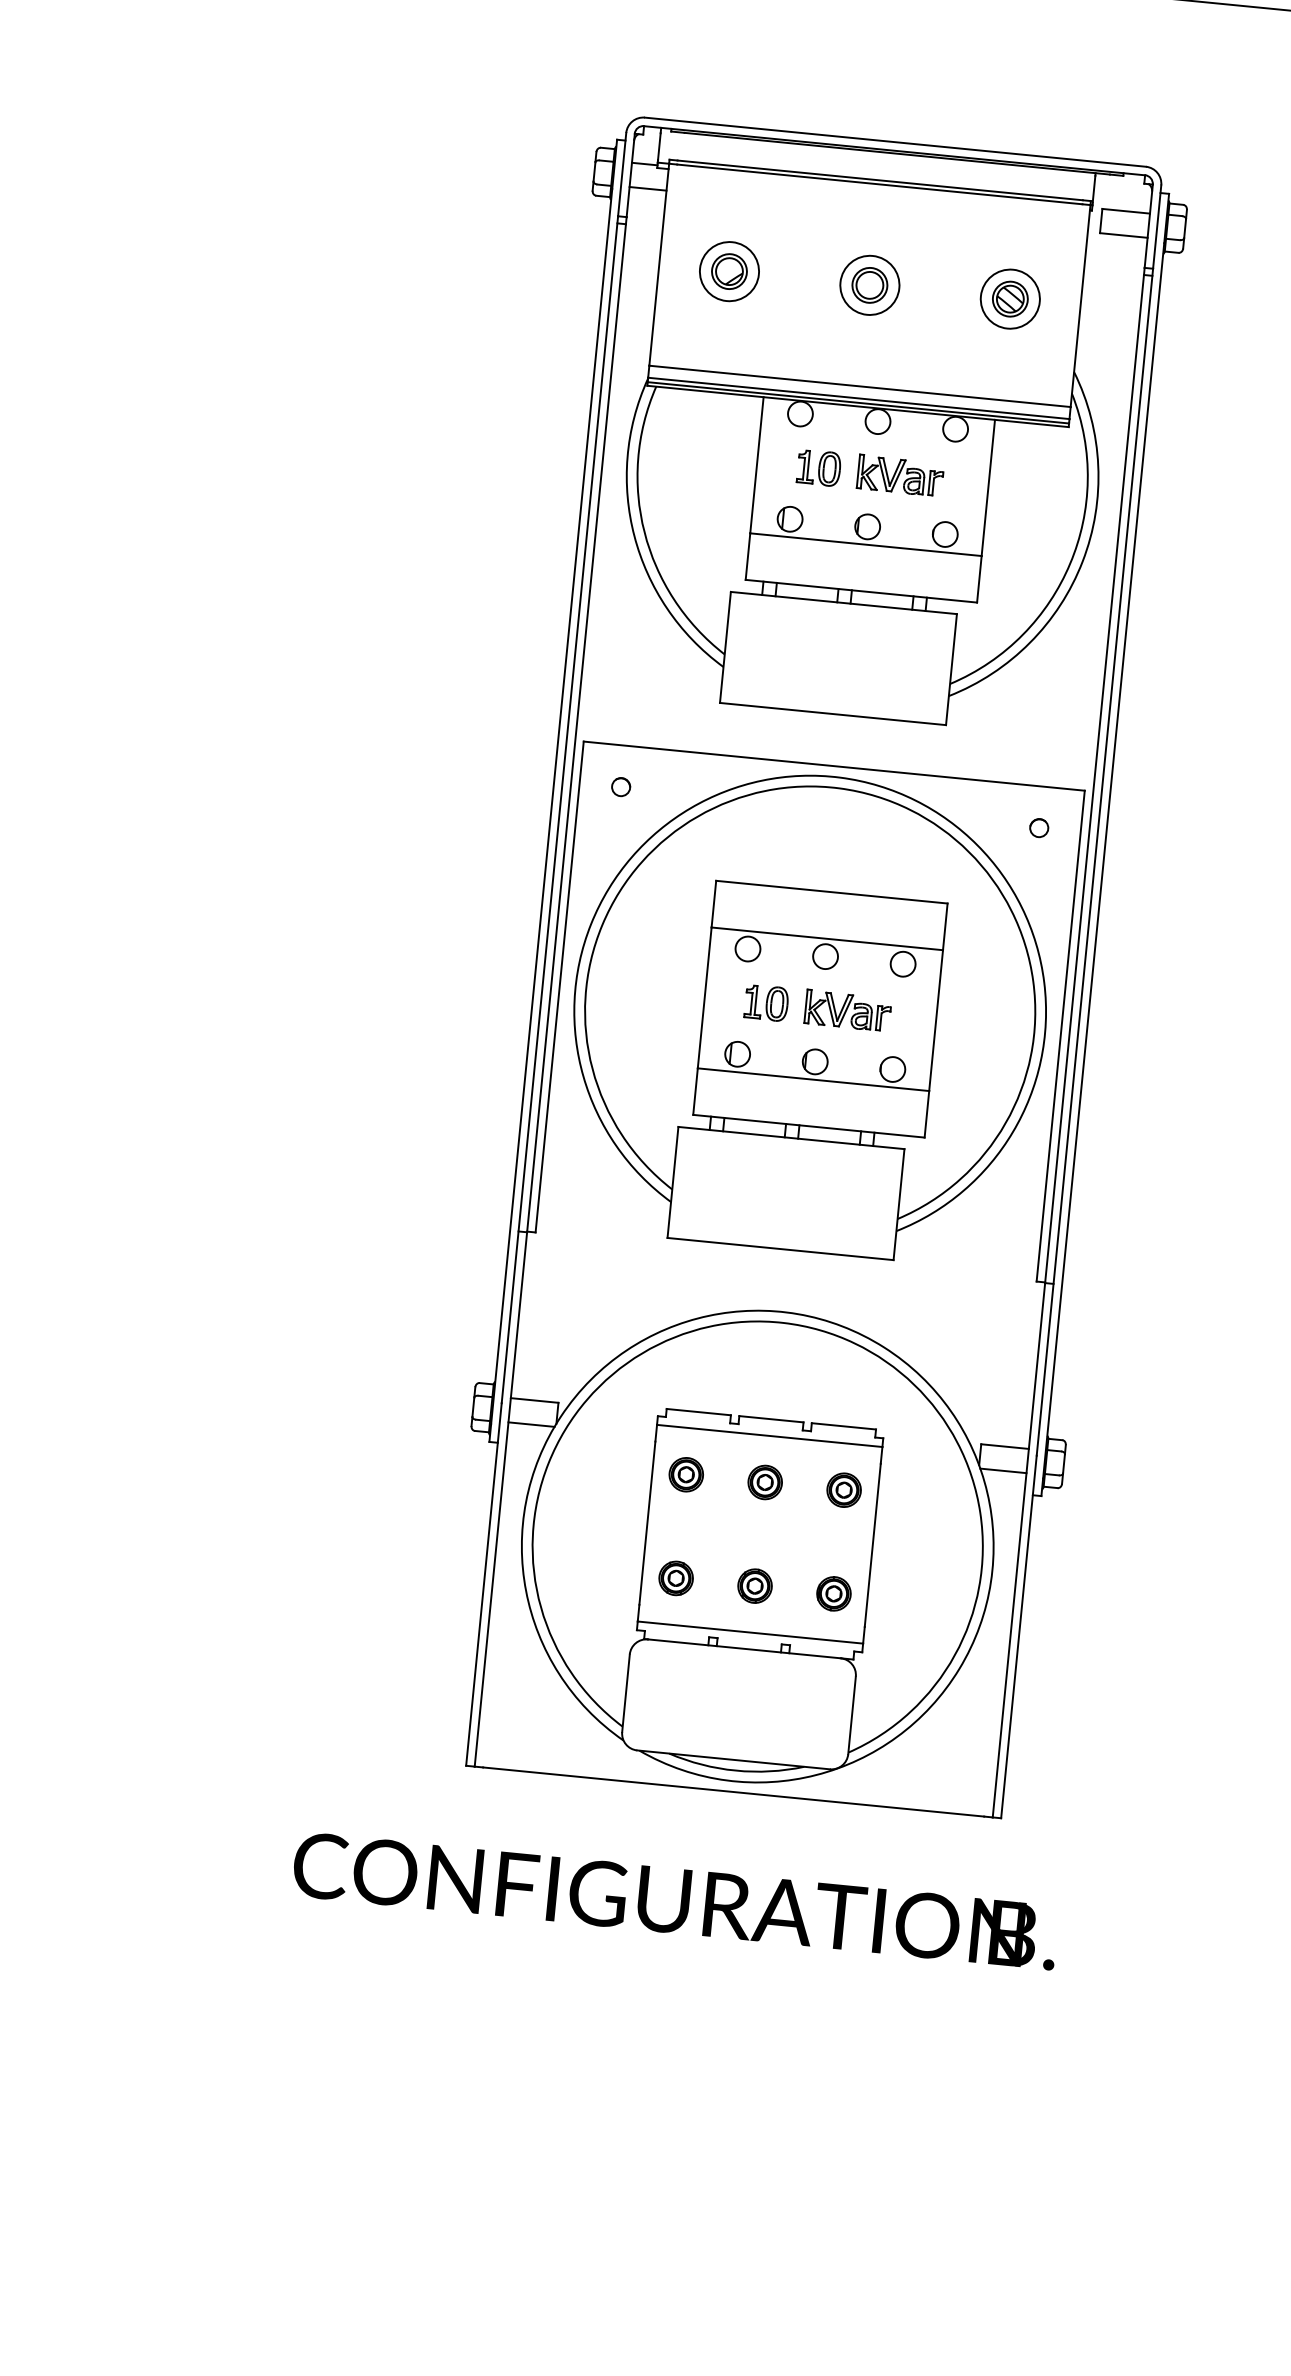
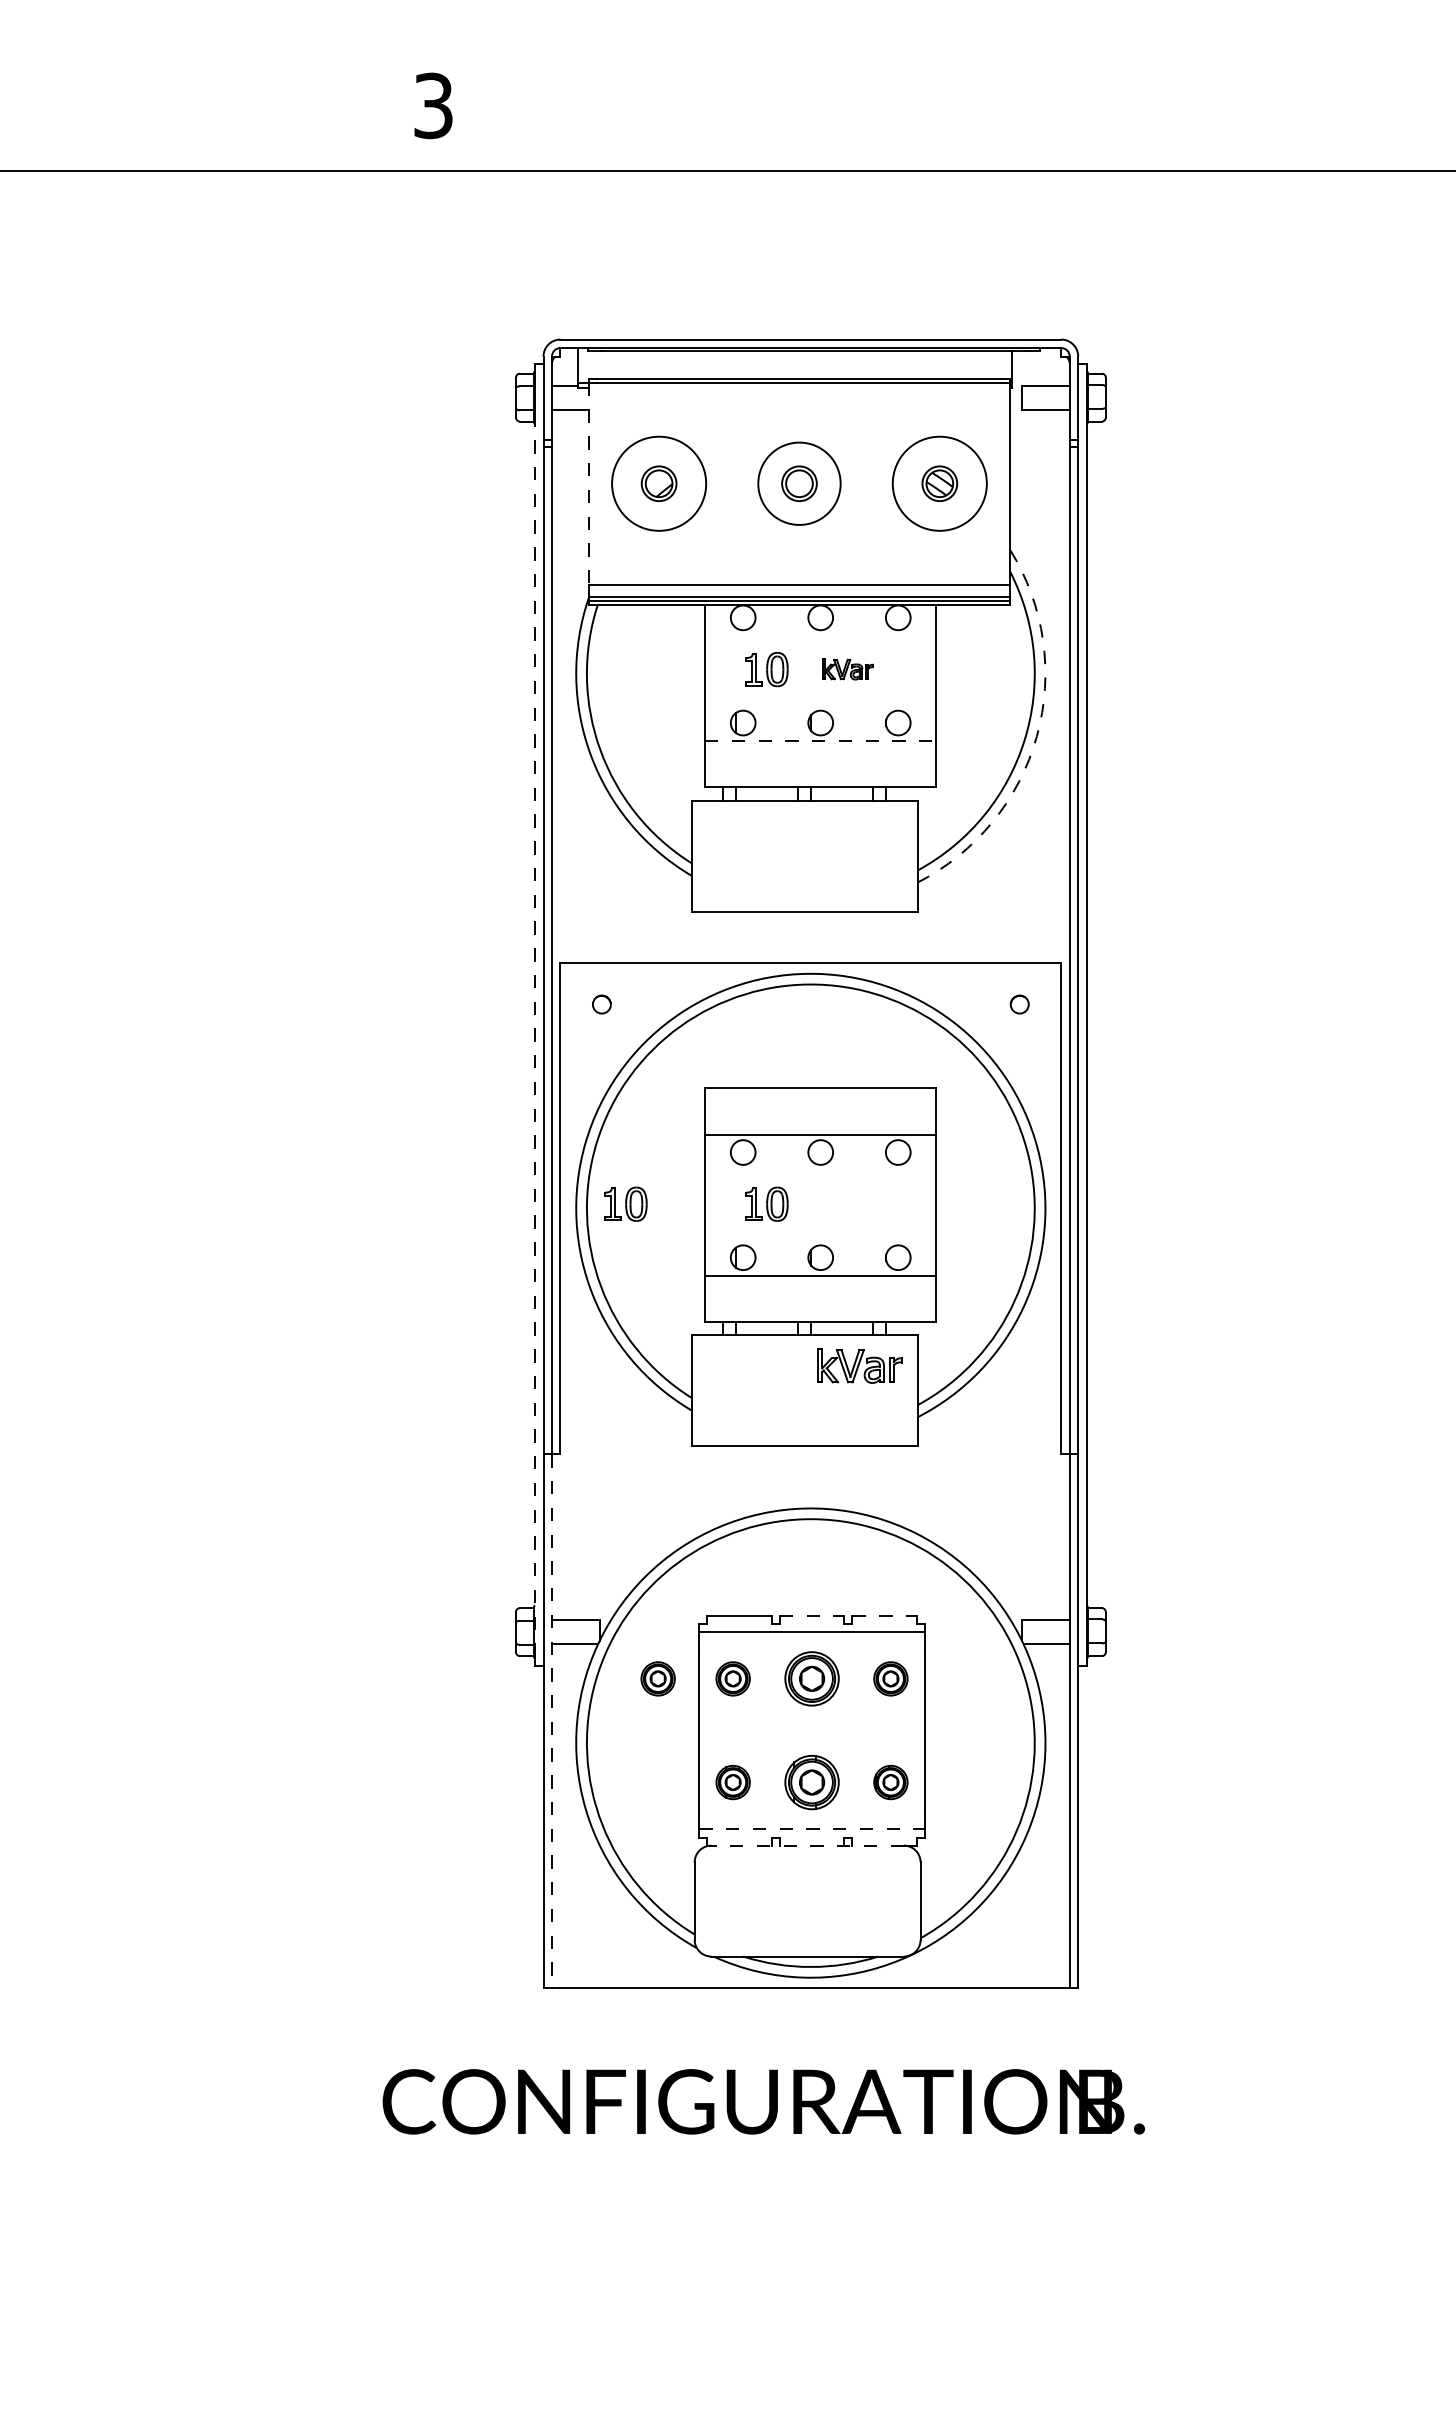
line: (658, 264) -> (588, 483), solid -> dashed
circle: (728, 271) -> (658, 483), size x1.6
circle: (869, 285) -> (799, 483), size x1.4
circle: (1010, 298) -> (939, 483), size x1.6
part: (899, 475) -> (847, 669), size x0.6
line: (865, 544) -> (820, 740), solid -> dashed
arc: (1082, 561) -> (1036, 736), solid -> dashed
line: (552, 807) -> (535, 1031), solid -> dashed
part: (625, 988) -> (625, 1203), added
part: (847, 1010) -> (859, 1365), moved
line: (771, 1419) -> (812, 1615), solid -> dashed
line: (843, 1426) -> (884, 1615), solid -> dashed
part: (610, 1466) -> (657, 1678), added
part: (764, 1482) -> (811, 1678), size x1.6
line: (501, 1499) -> (552, 1721), solid -> dashed
part: (754, 1586) -> (811, 1782), size x1.6
line: (750, 1632) -> (811, 1828), solid -> dashed
line: (744, 1648) -> (807, 1845), solid -> dashed

